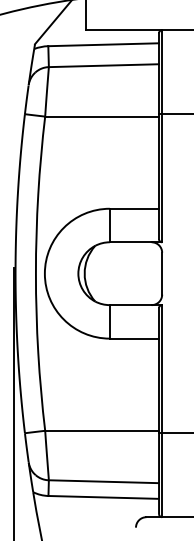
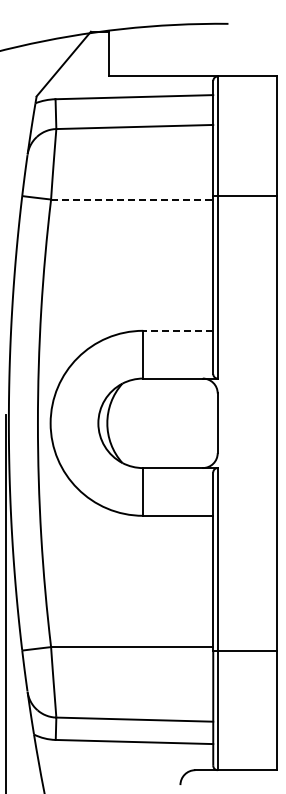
line: (102, 116) -> (132, 199), solid -> dashed
line: (133, 208) -> (177, 330), solid -> dashed

